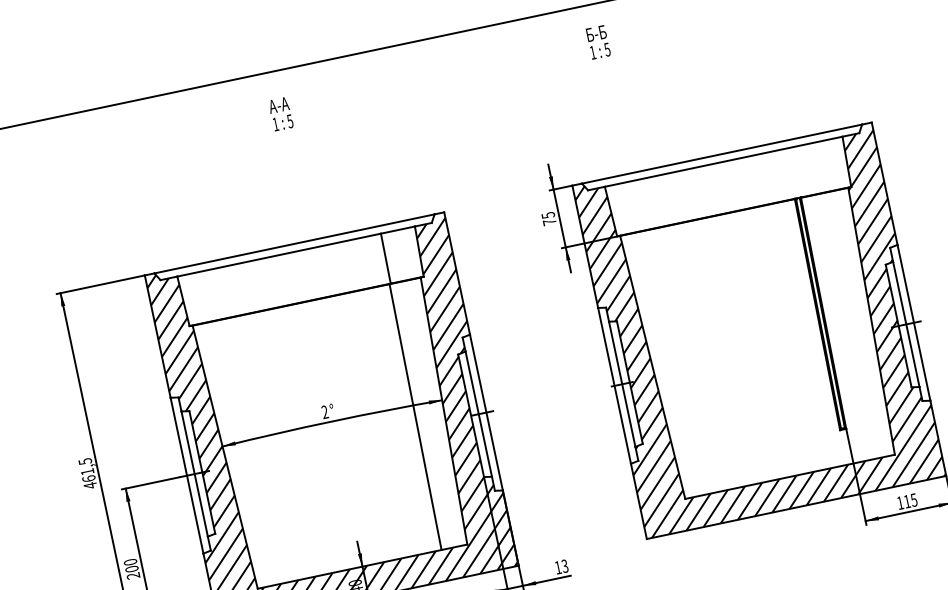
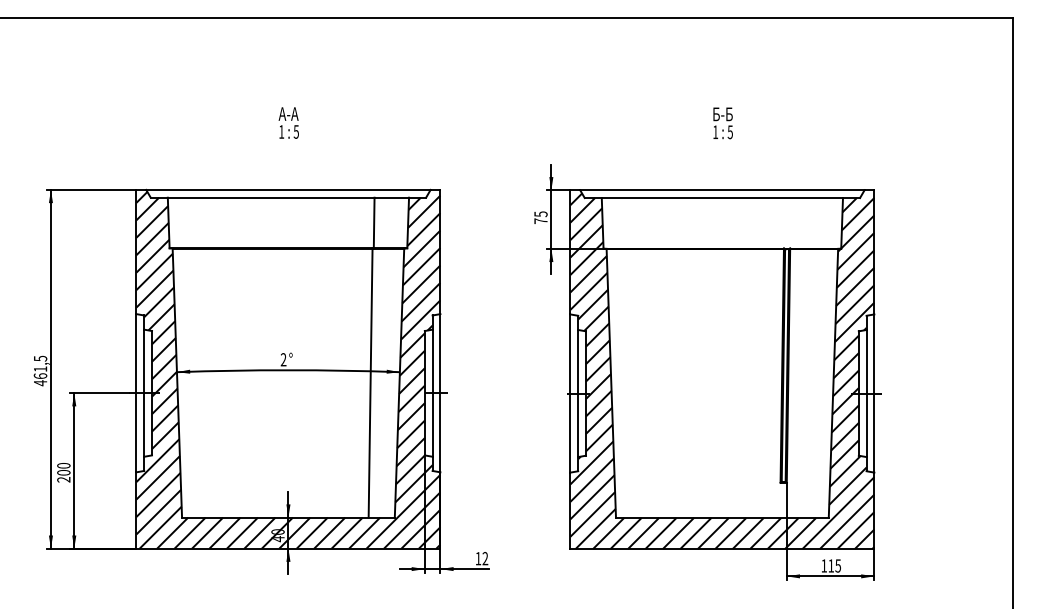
text: (597, 42) -> (722, 123), moved
text: (280, 113) -> (288, 122), moved
text: (565, 566) -> (485, 558), 13 -> 12

